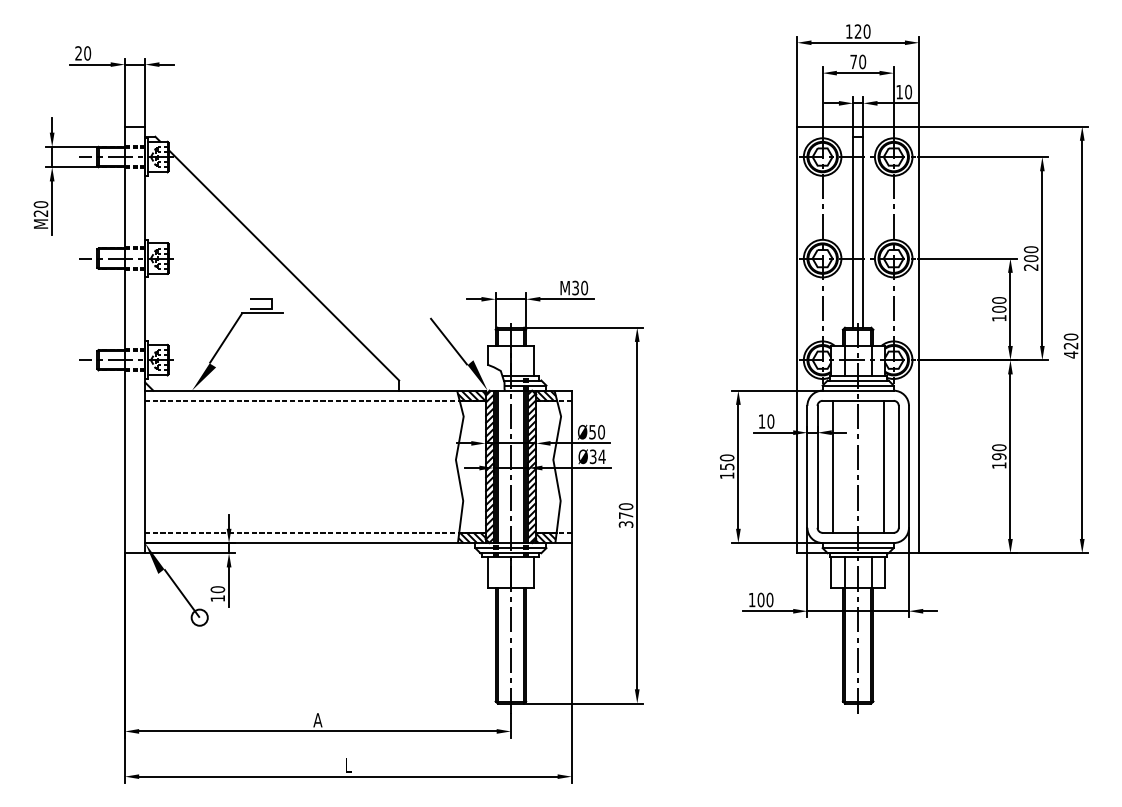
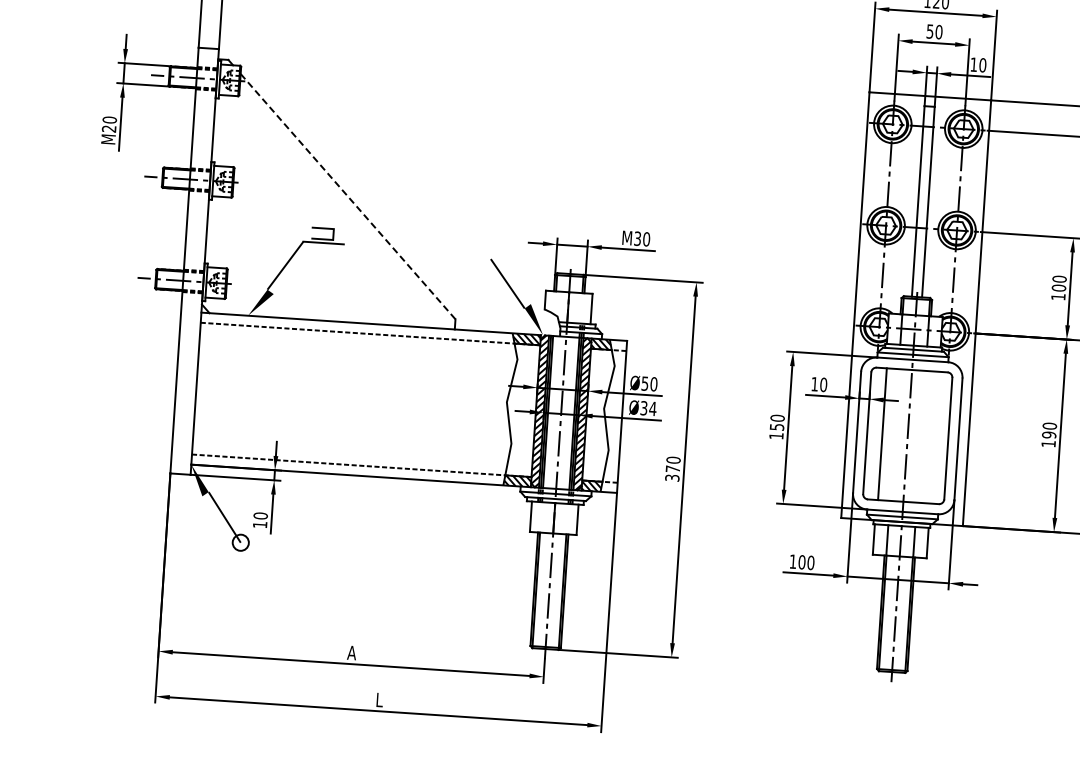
text: (853, 61) -> (929, 31), 70 -> 50
line: (284, 265) -> (348, 196), solid -> dashed
line: (883, 466) -> (933, 437), removed

